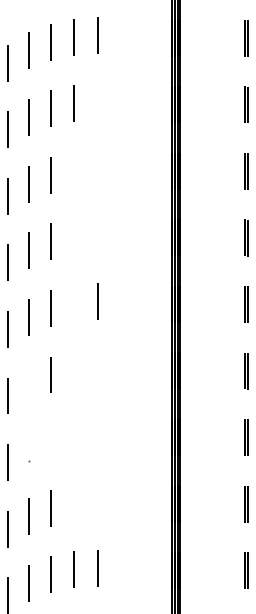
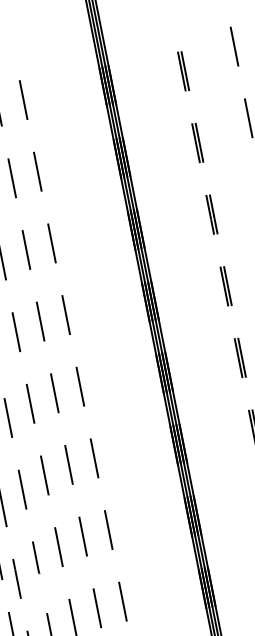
line: (98, 101) -> (37, 170), added
line: (98, 168) -> (51, 243), added
line: (74, 169) -> (26, 249), added
line: (98, 234) -> (66, 314), added
line: (74, 236) -> (40, 321), added
line: (74, 302) -> (54, 392), added
line: (98, 368) -> (94, 458), added
line: (74, 369) -> (68, 464), added
line: (28, 383) -> (22, 489), added
line: (98, 434) -> (108, 529), added
line: (74, 435) -> (83, 535), added
line: (50, 441) -> (58, 547), added
line: (28, 446) -> (35, 557), added
line: (98, 501) -> (122, 601), added
line: (74, 502) -> (97, 607), added

